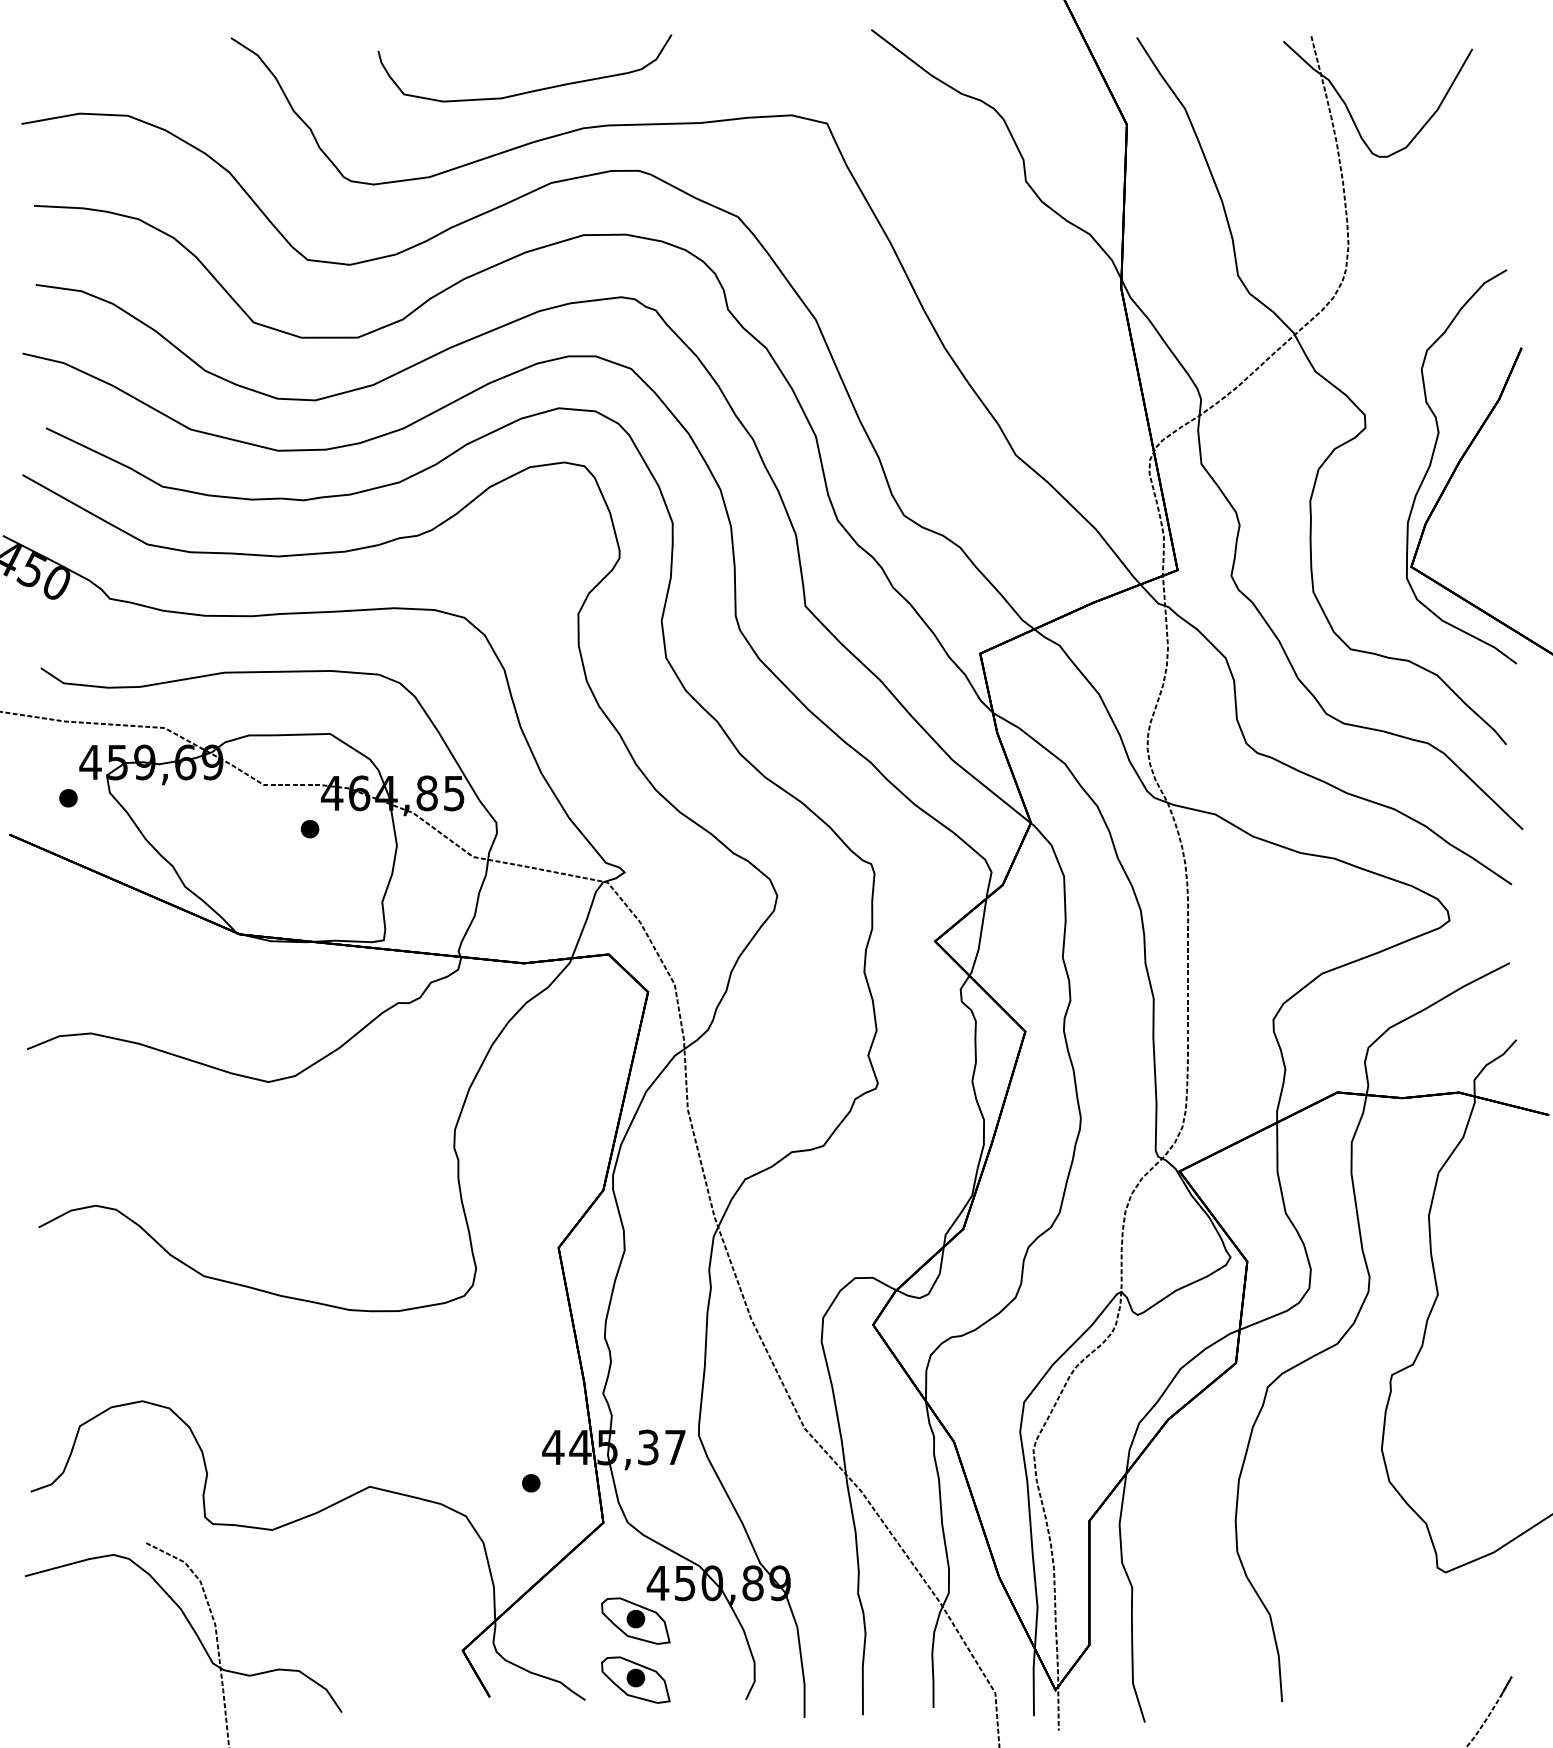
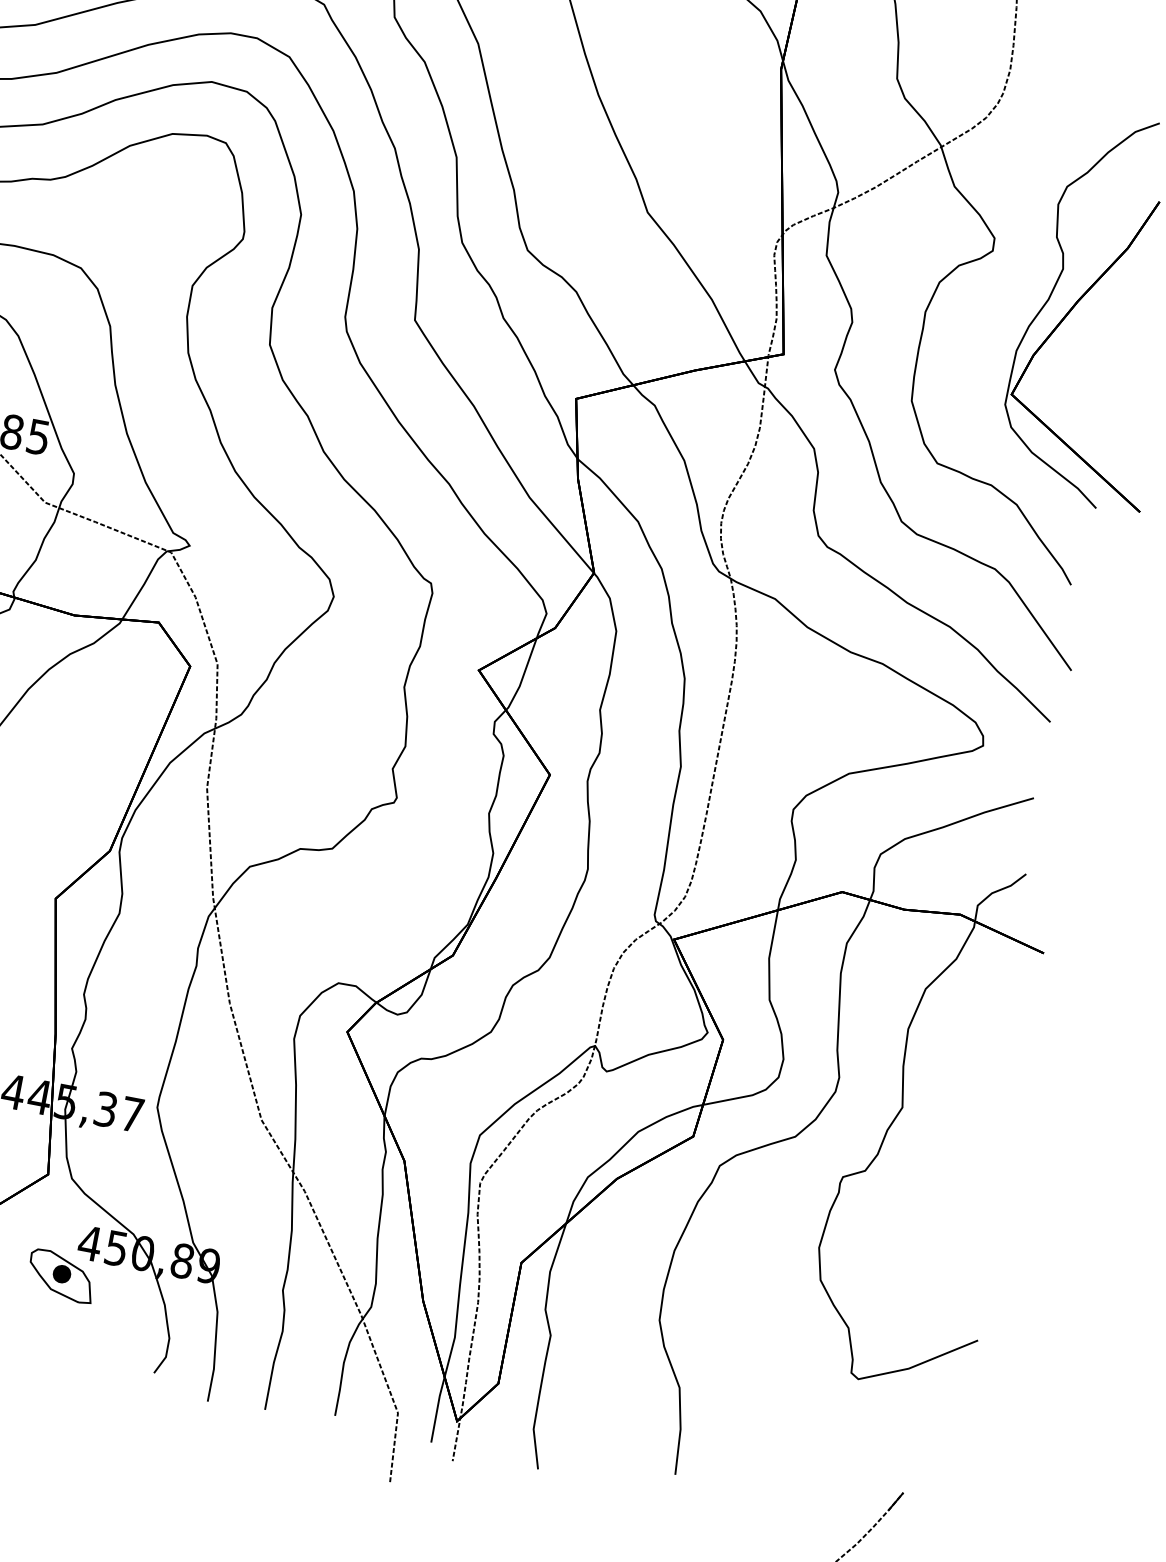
part: (635, 1679) -> (50, 1332), removed

